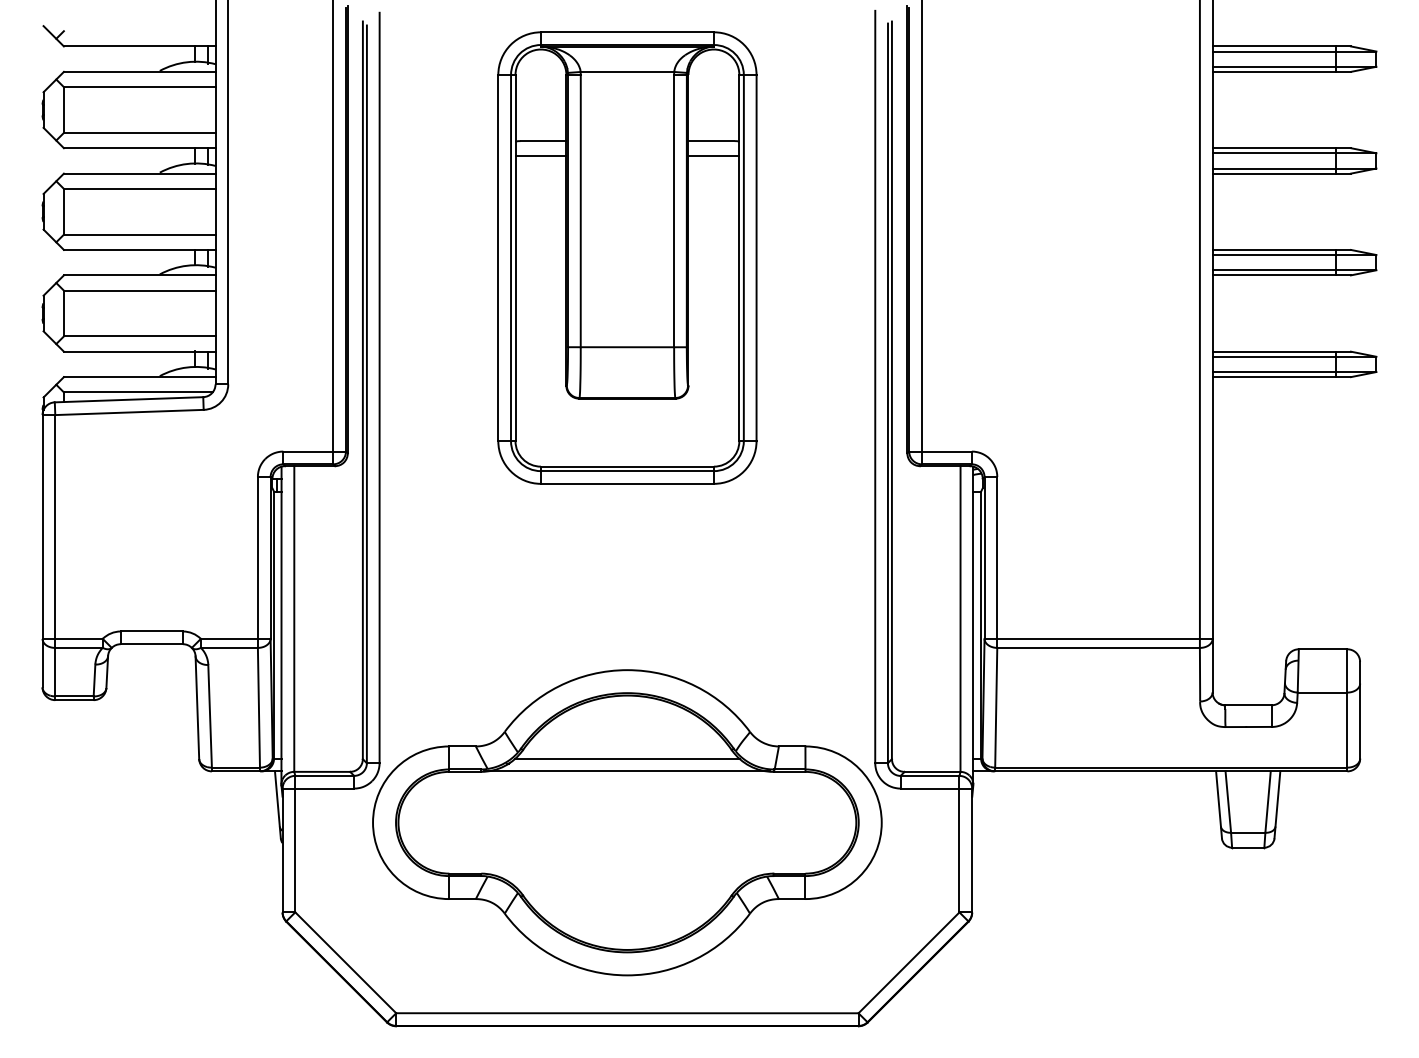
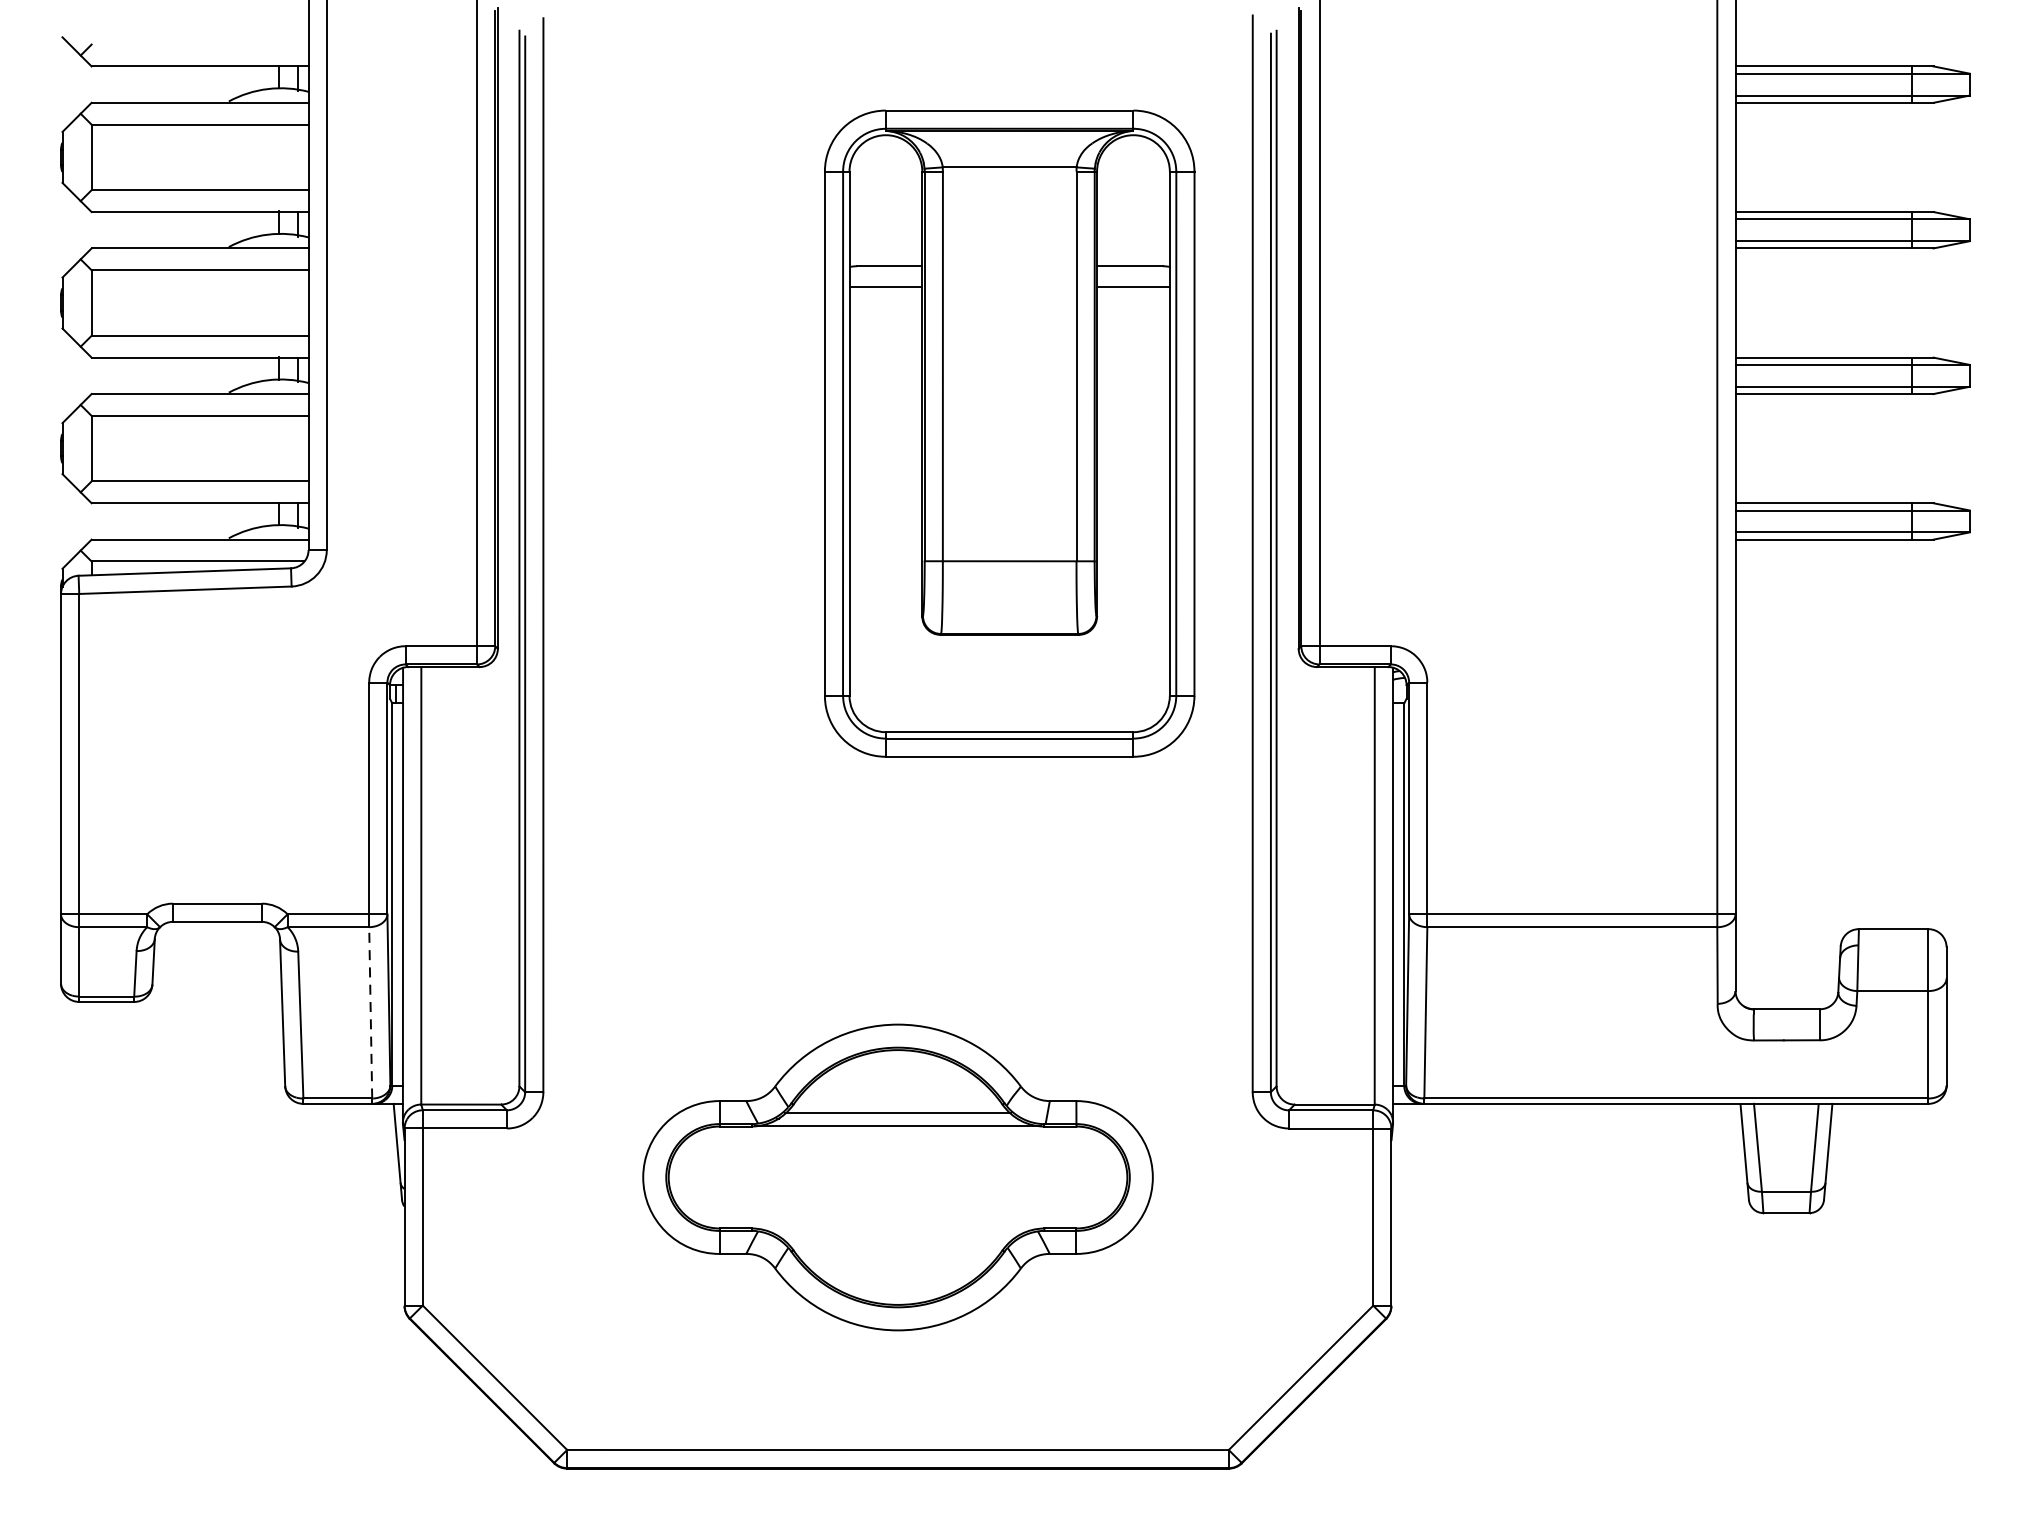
part: (627, 257) -> (1009, 432), moved
line: (258, 707) -> (370, 1012), solid -> dashed
part: (627, 822) -> (898, 1177), size x0.7

